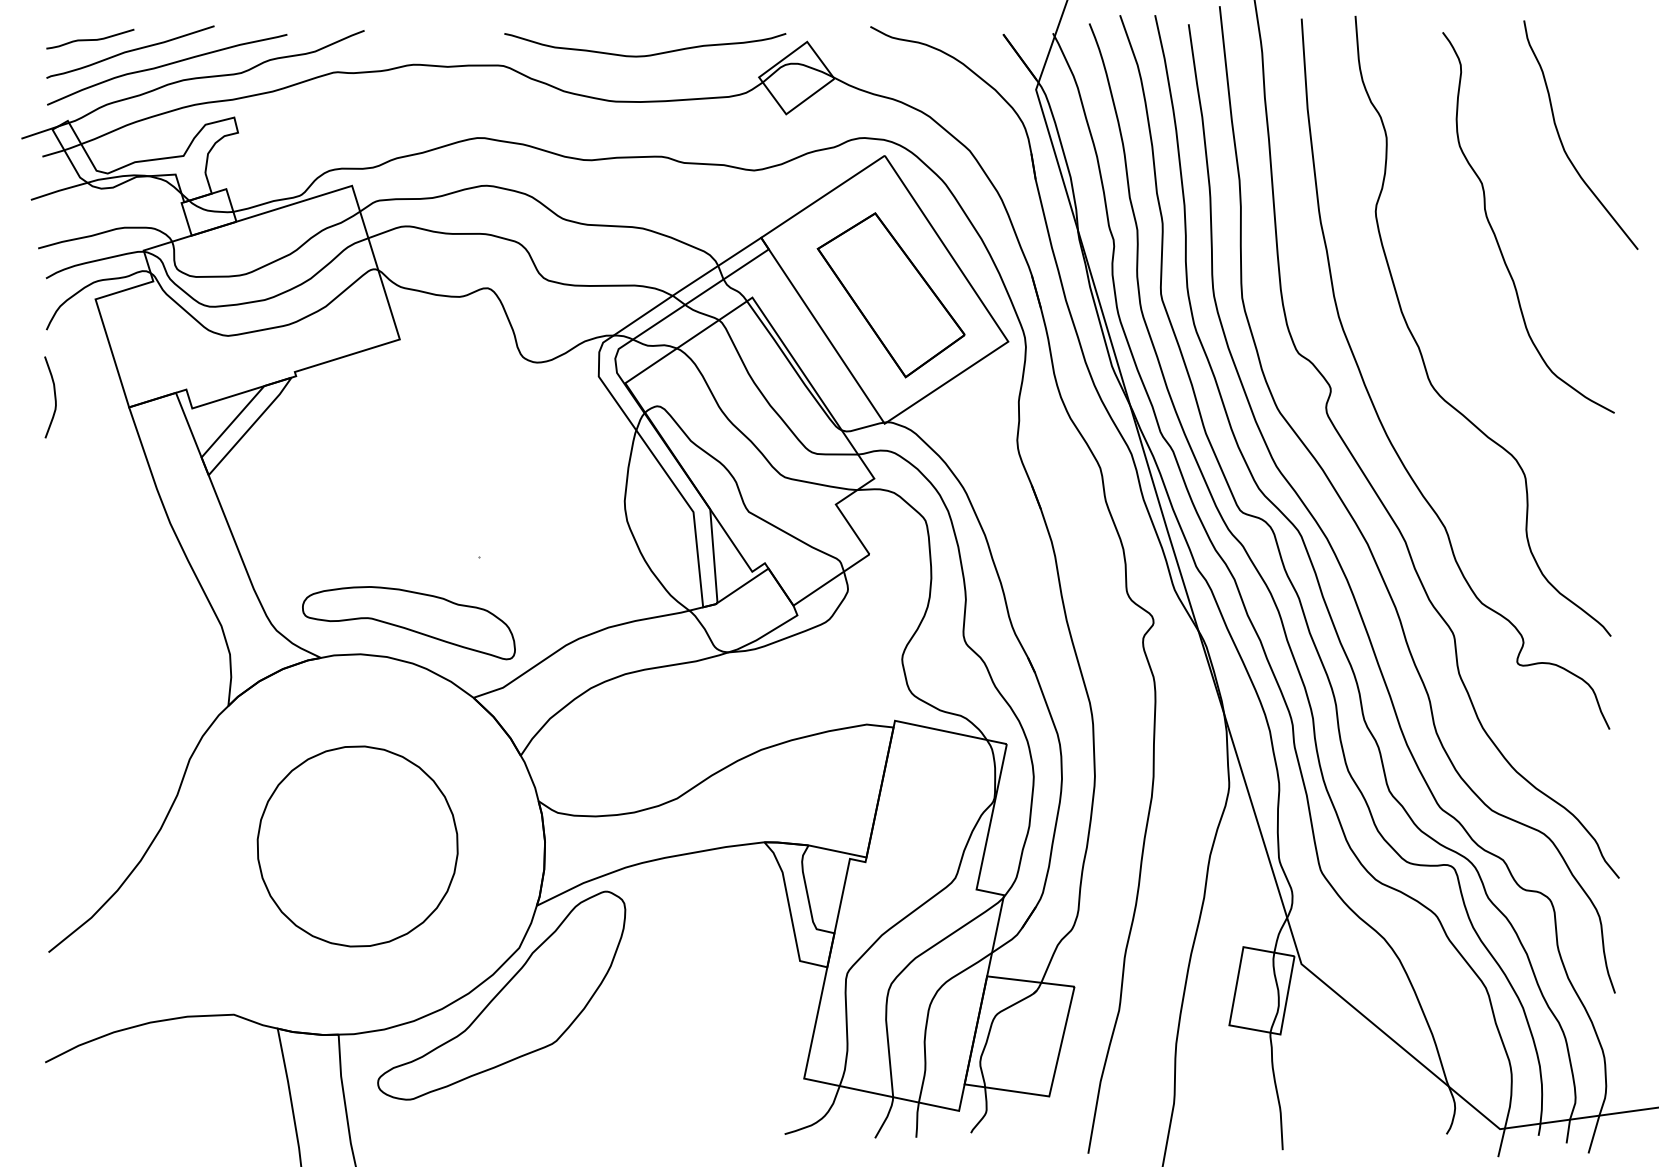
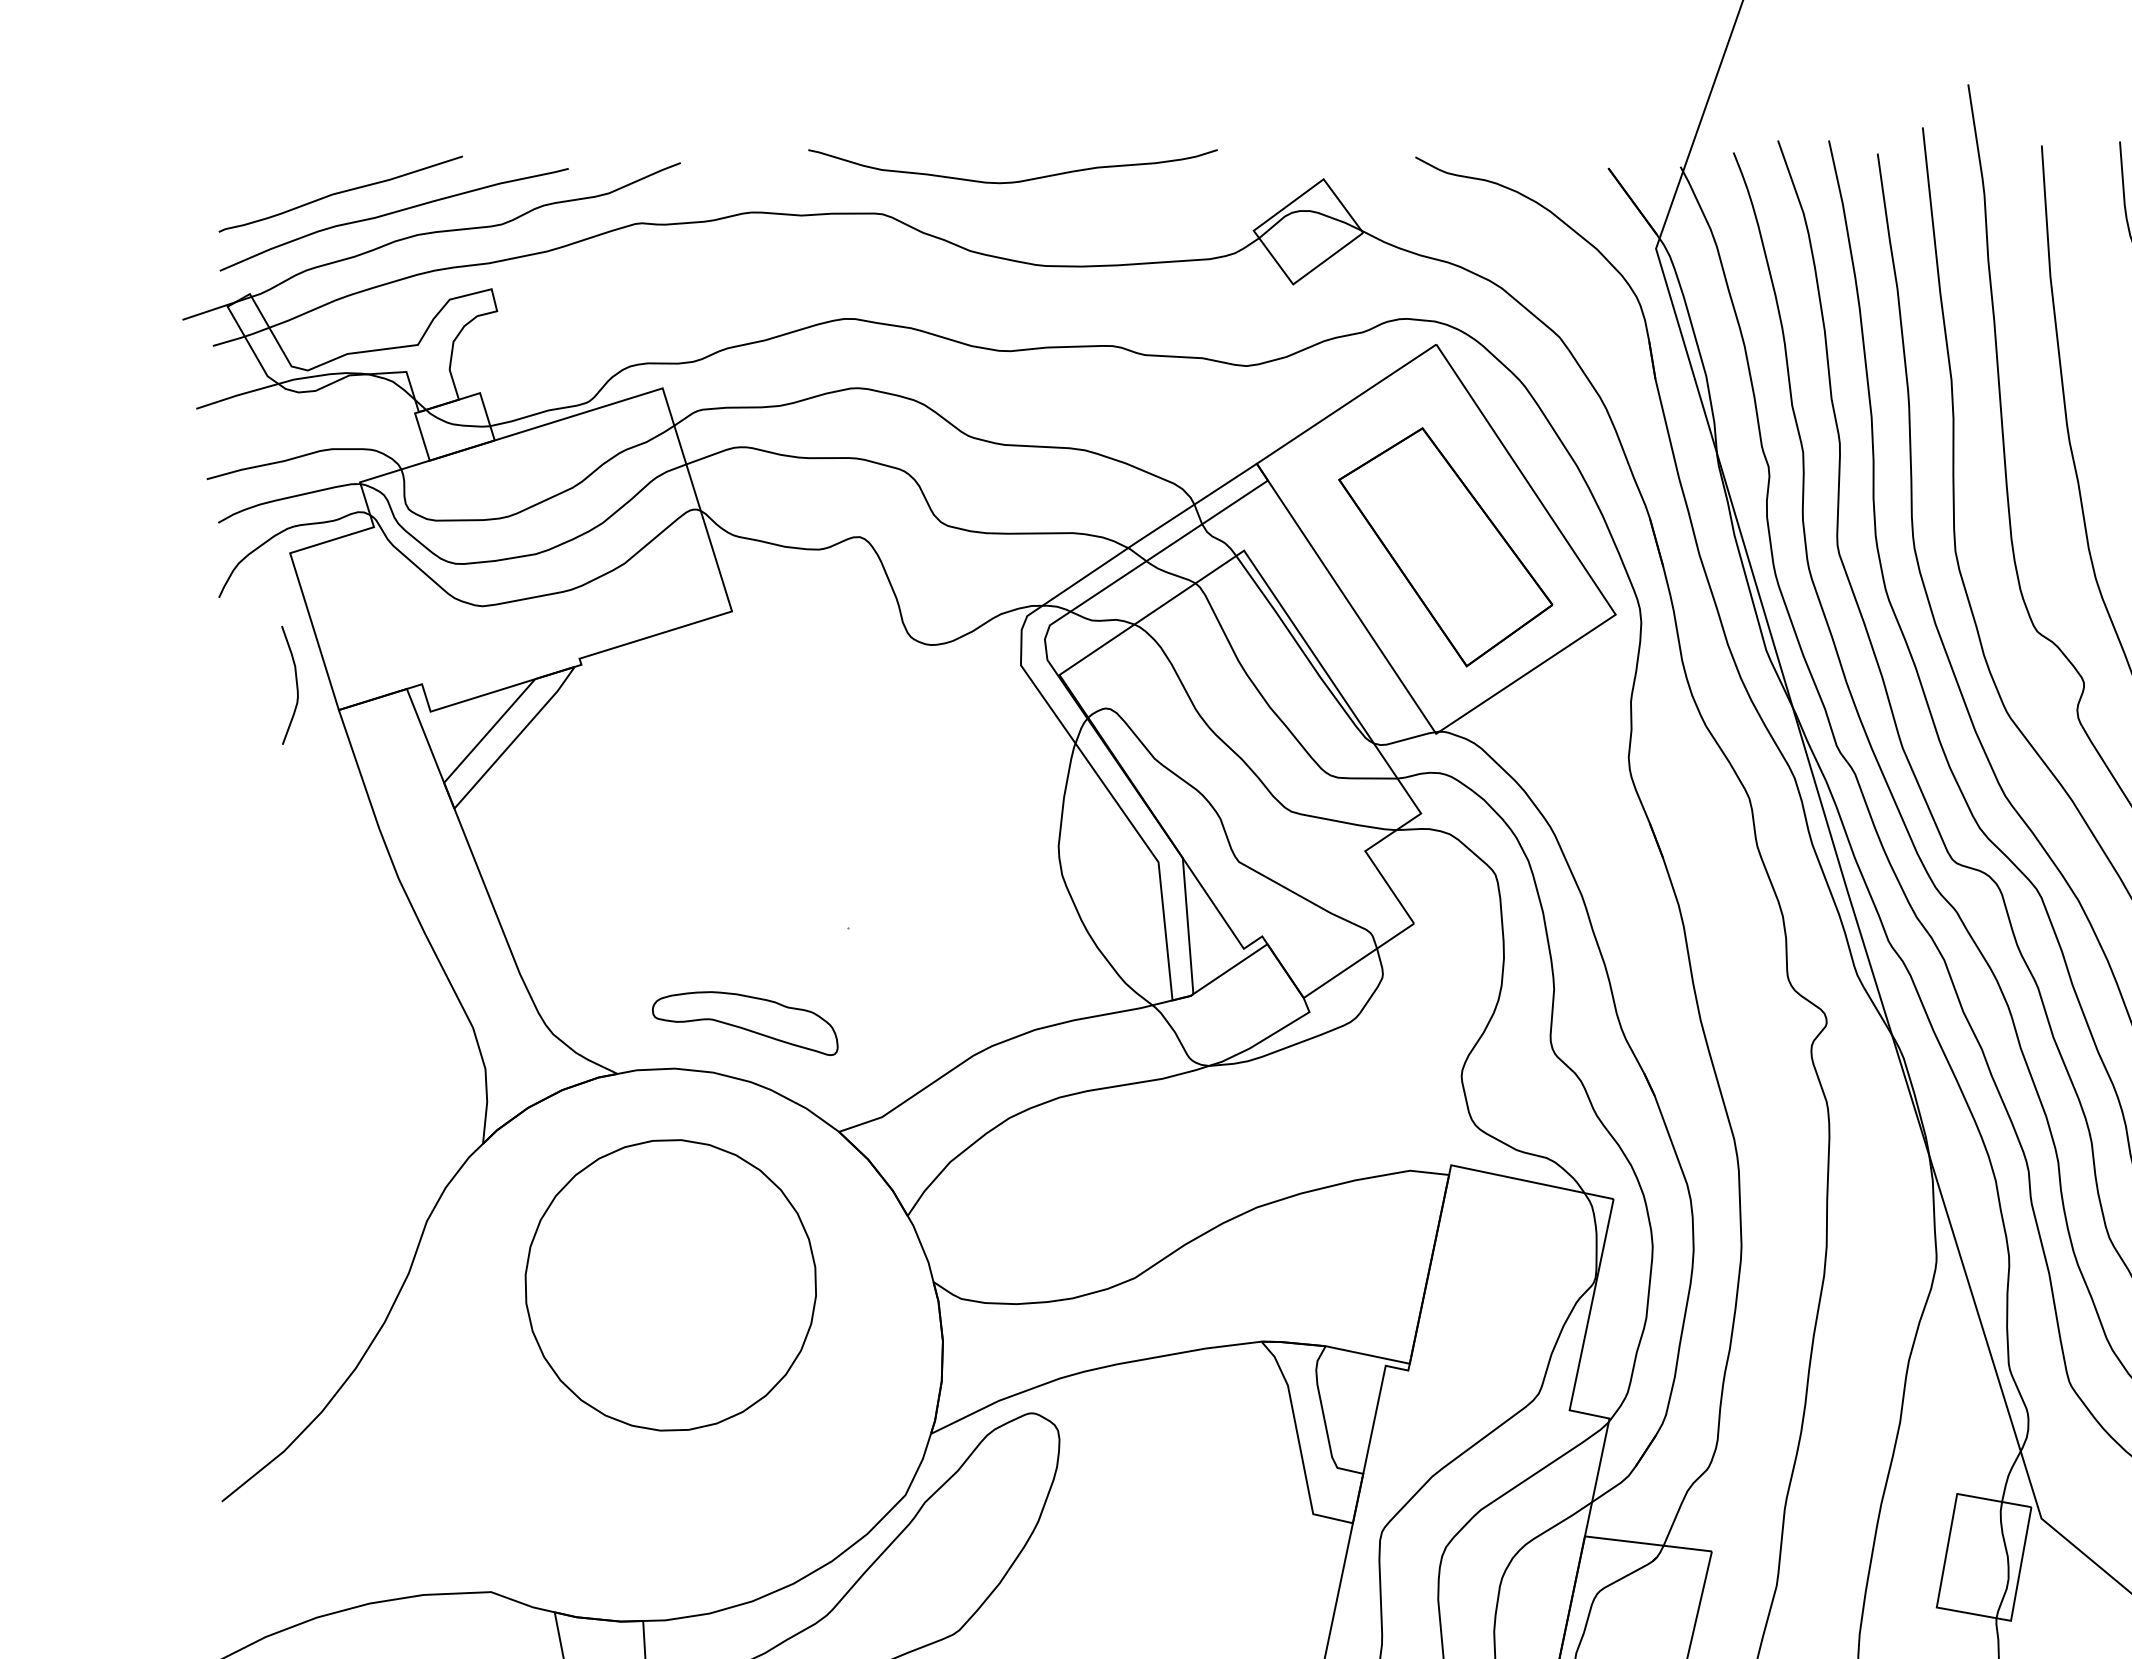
curve: (90, 39) -> (282, 175), removed
curve: (648, 54) -> (1017, 180), moved
curve: (54, 397) -> (295, 685), moved
part: (408, 623) -> (744, 1023), size x0.6
part: (357, 846) -> (670, 1285), moved

